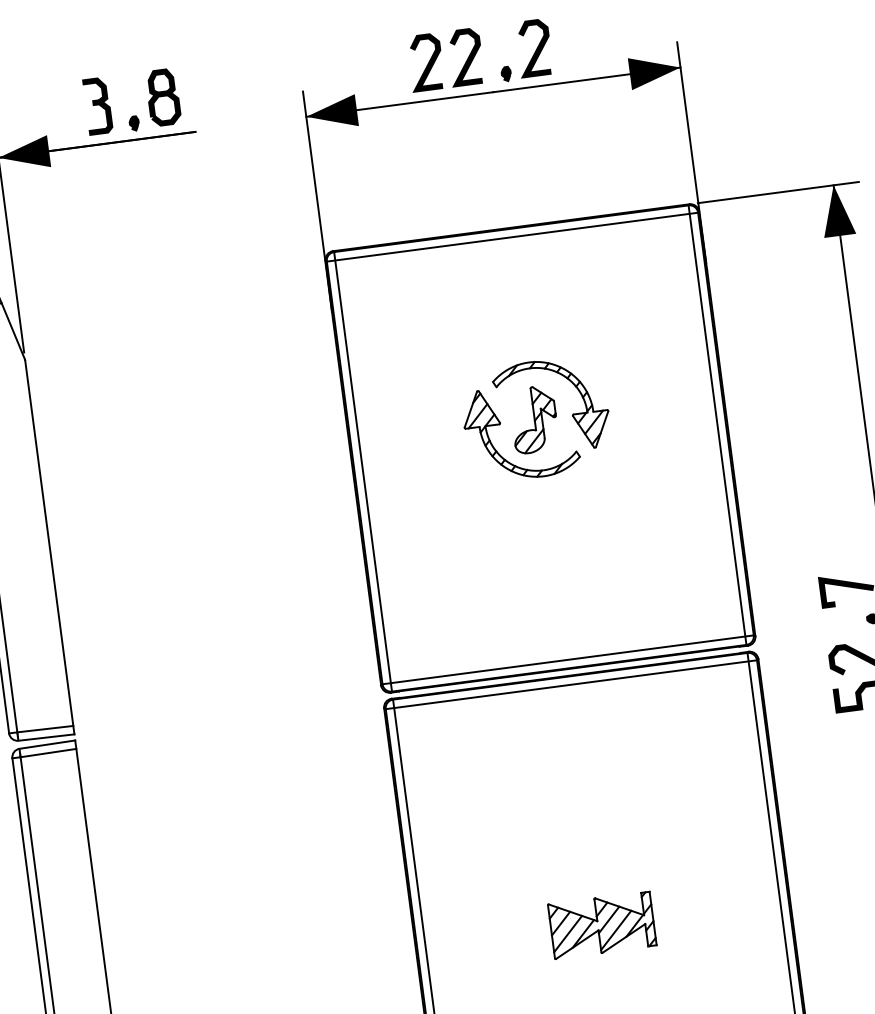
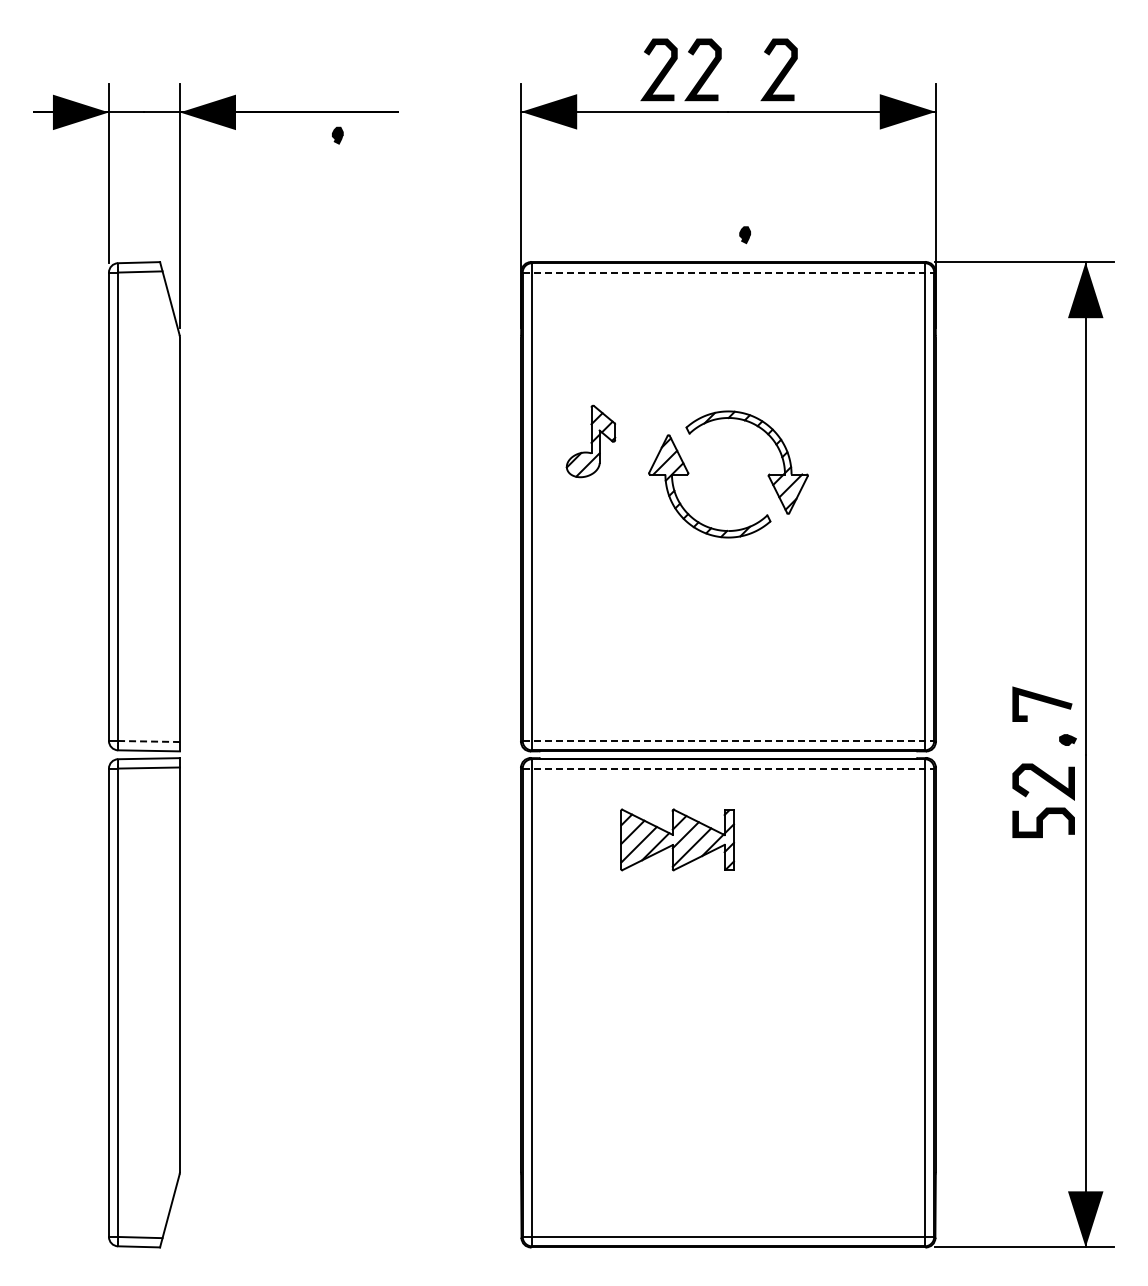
part: (505, 74) -> (744, 235), moved
part: (163, 97) -> (368, 70), removed
part: (97, 106) -> (295, 70), removed
part: (134, 123) -> (337, 135), moved
line: (512, 237) -> (728, 272), solid -> dashed
part: (533, 419) -> (590, 441), moved
line: (568, 659) -> (728, 740), solid -> dashed
line: (571, 684) -> (728, 768), solid -> dashed
line: (45, 729) -> (149, 741), solid -> dashed
part: (602, 924) -> (677, 839), moved

